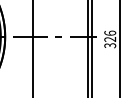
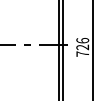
text: (110, 45) -> (83, 53), 326 -> 726

